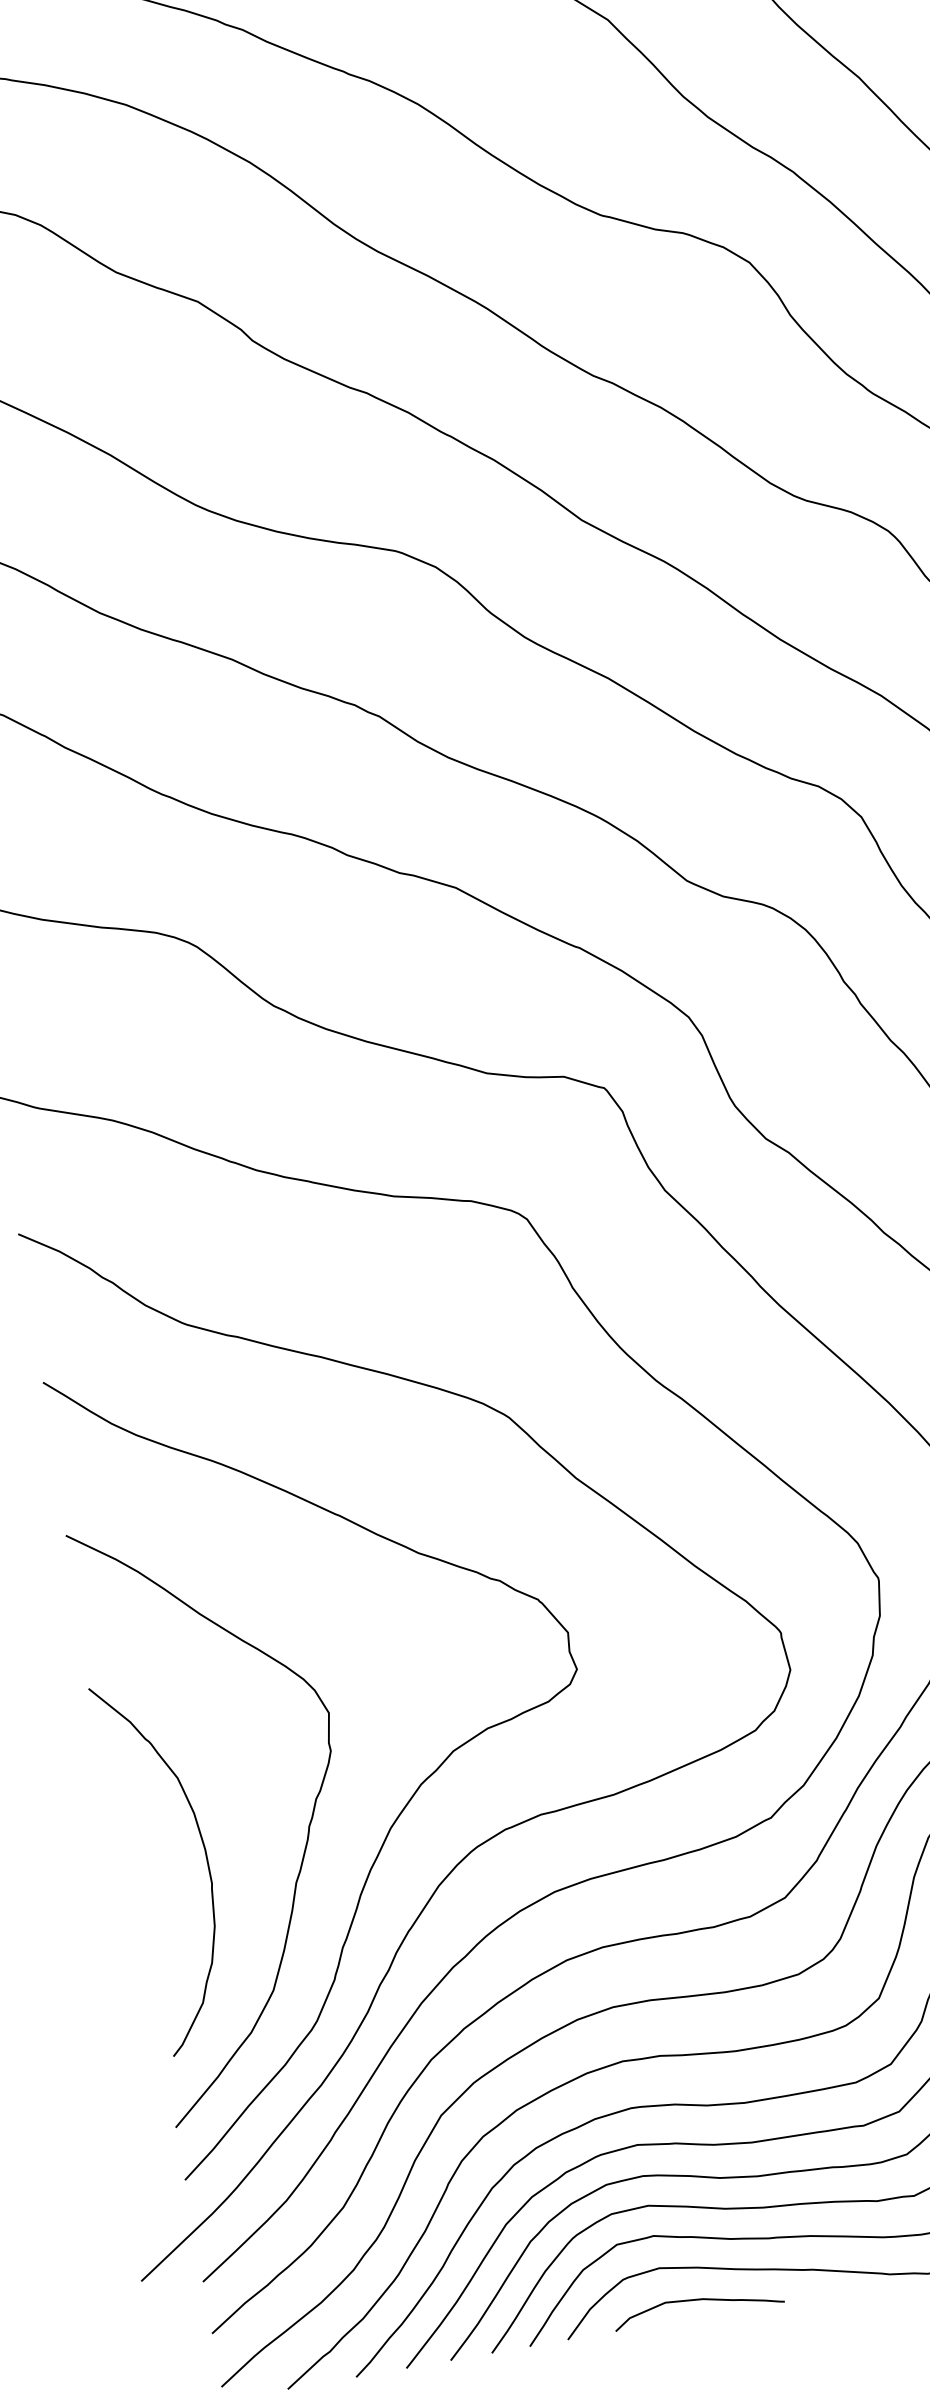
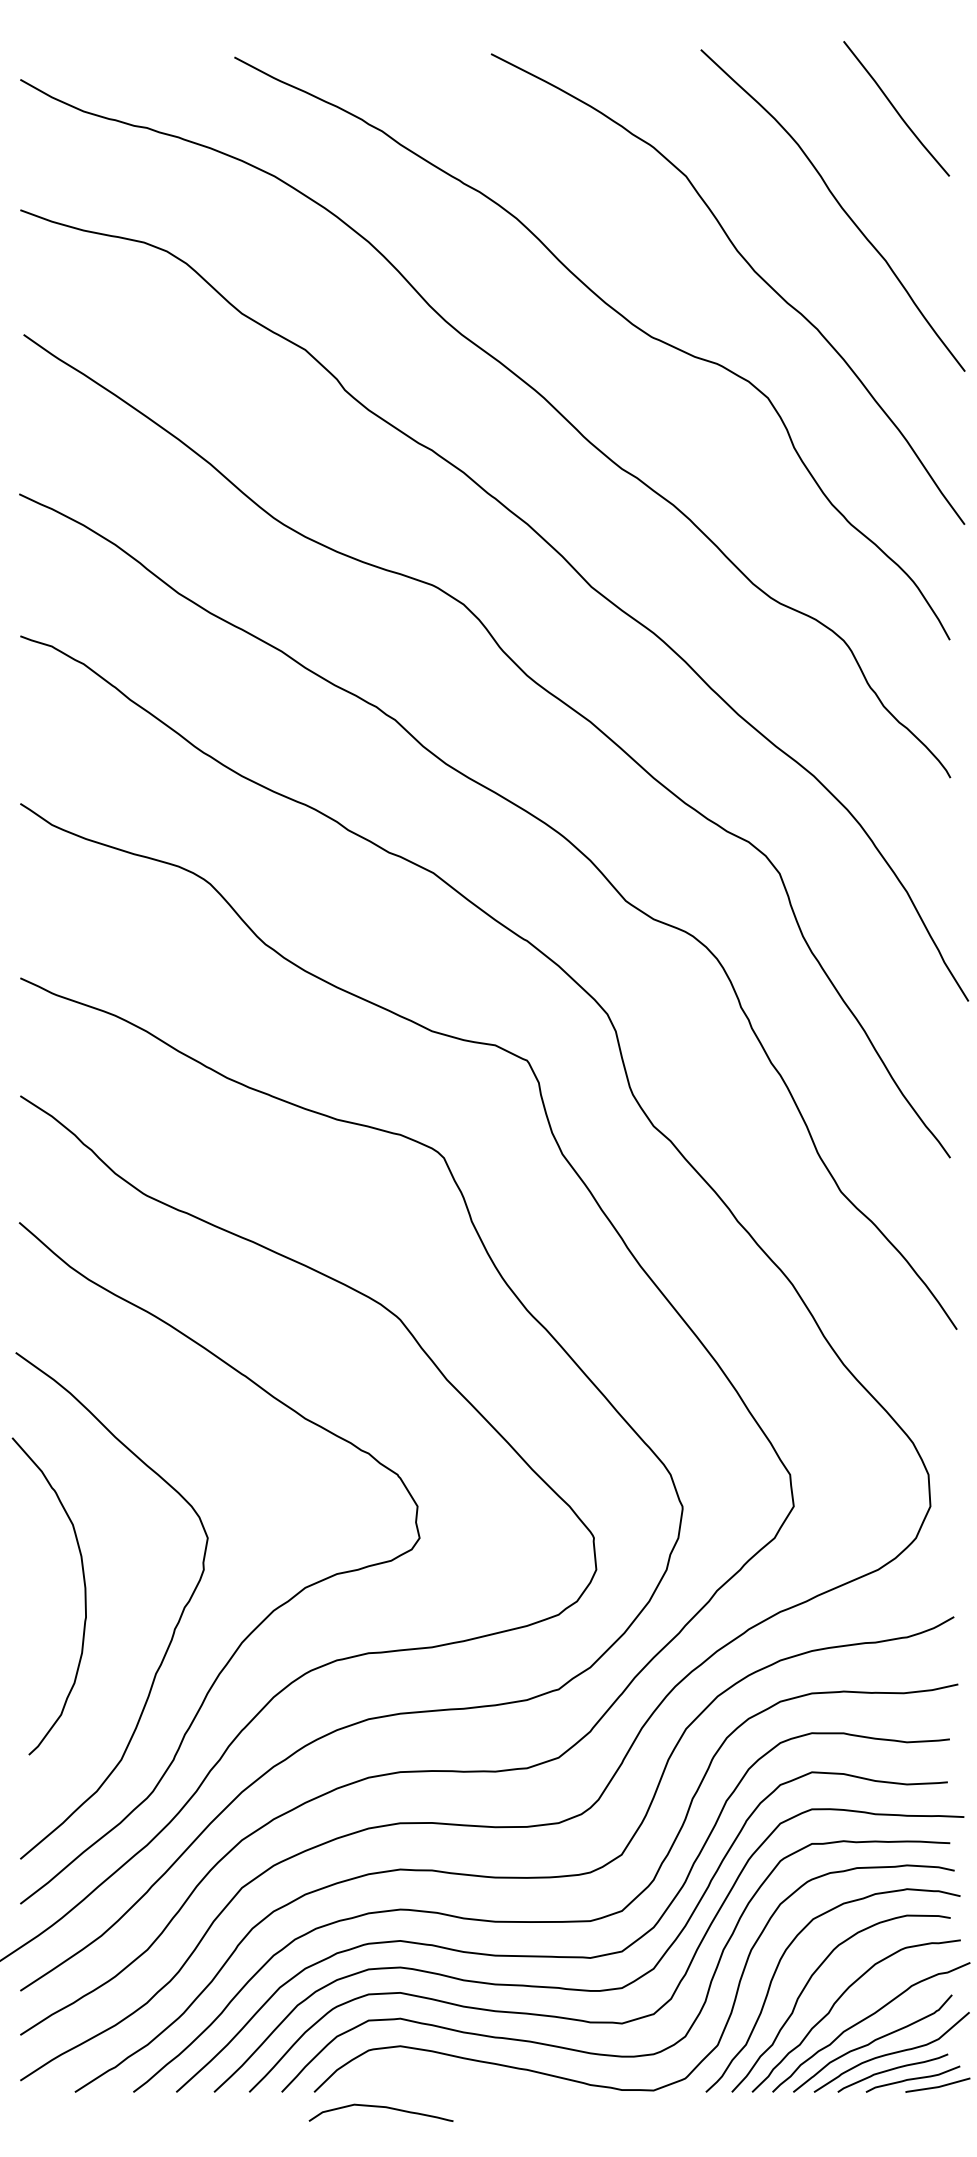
curve: (205, 1859) -> (84, 1596), moved
curve: (696, 2300) -> (380, 2107), moved

